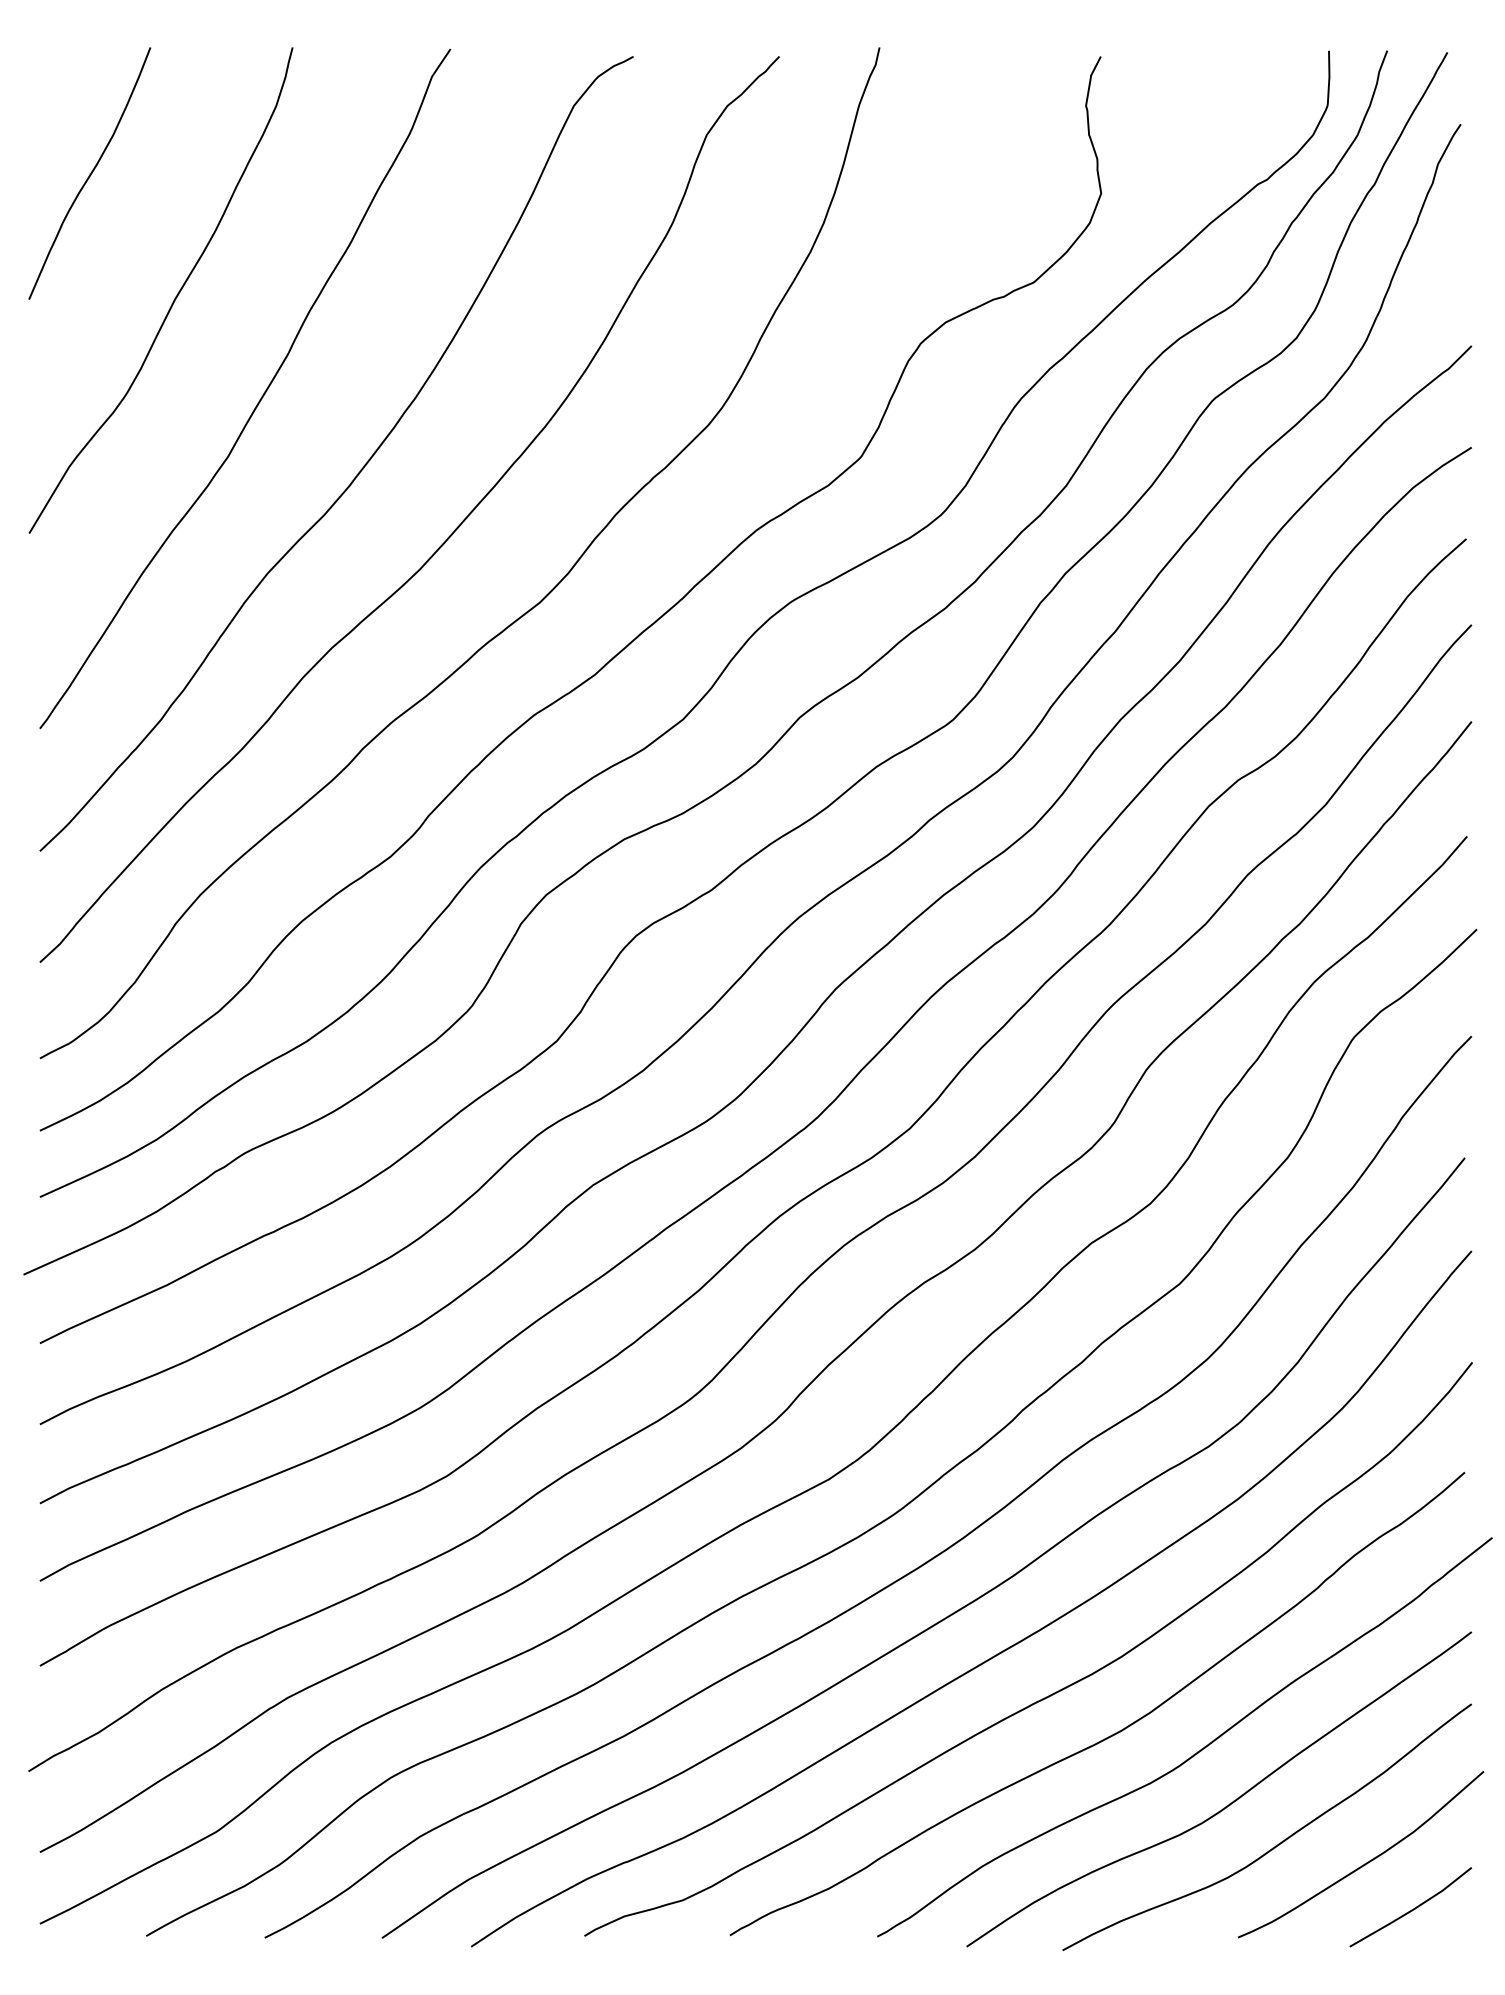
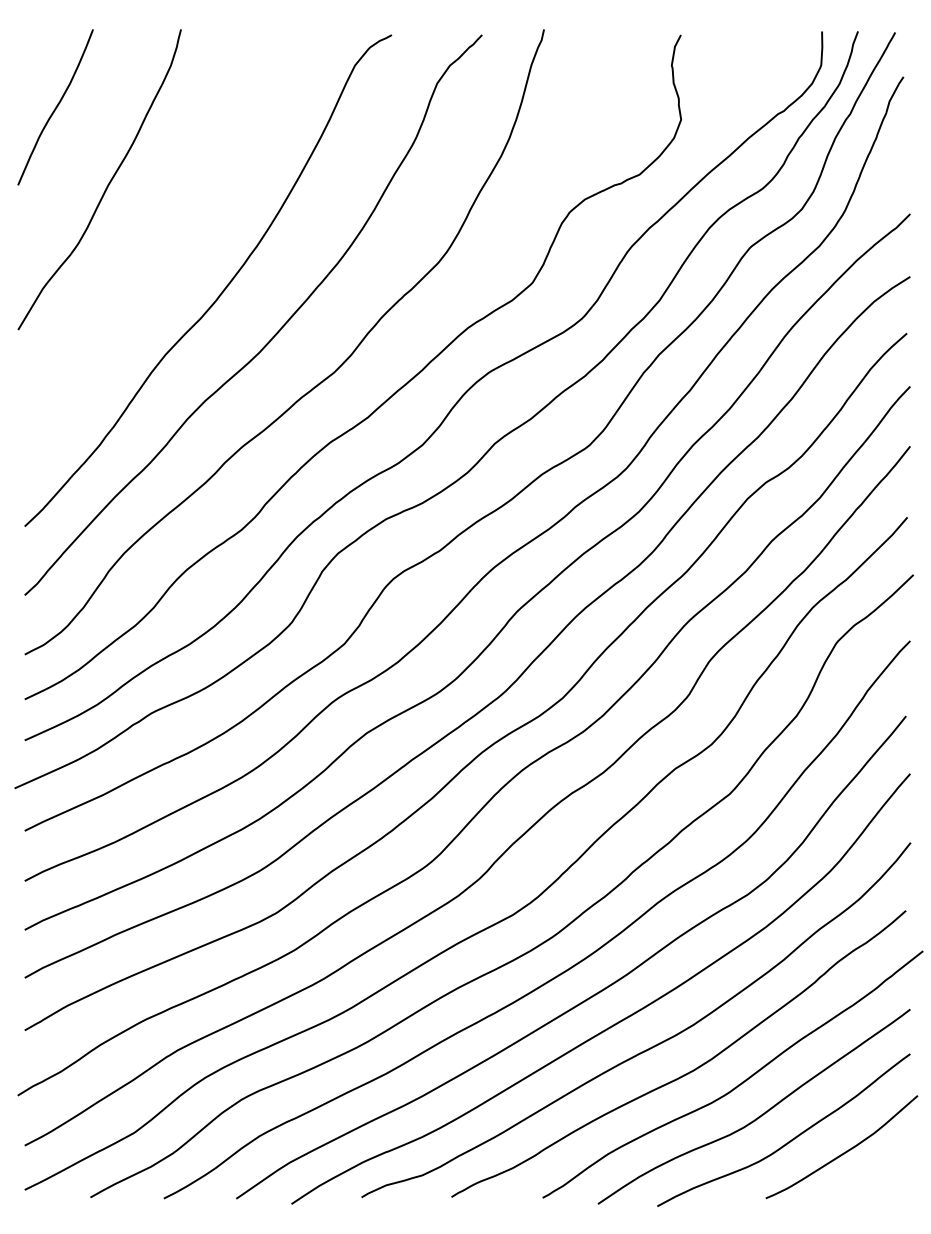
curve: (259, 398) -> (160, 246), removed
line: (1412, 1908) -> (873, 1180), removed

